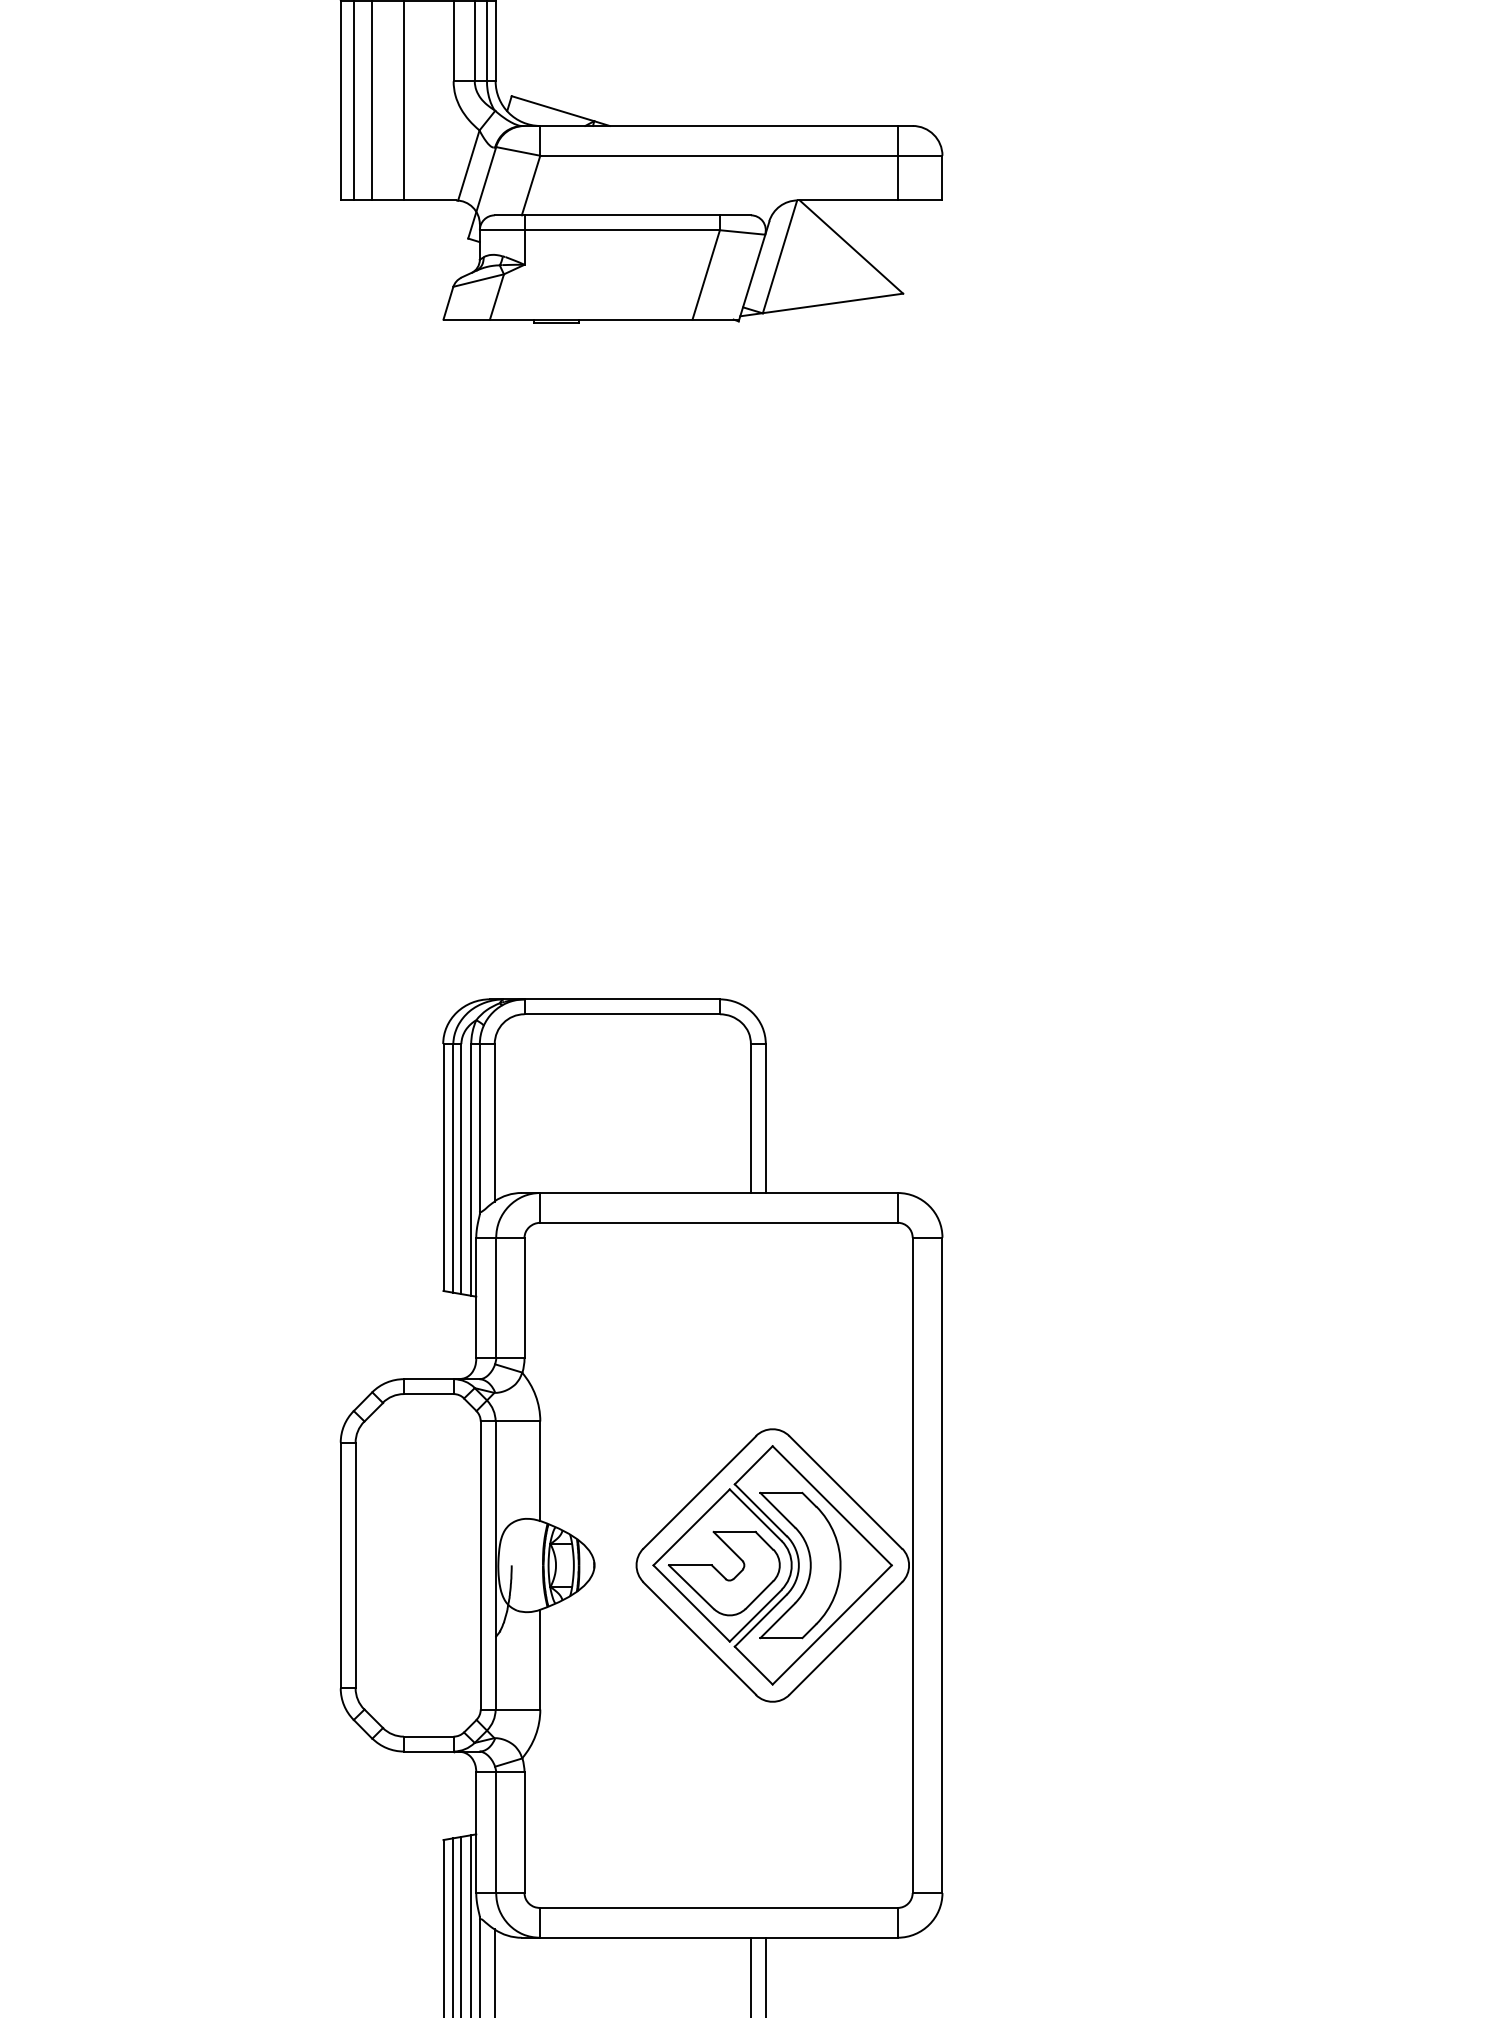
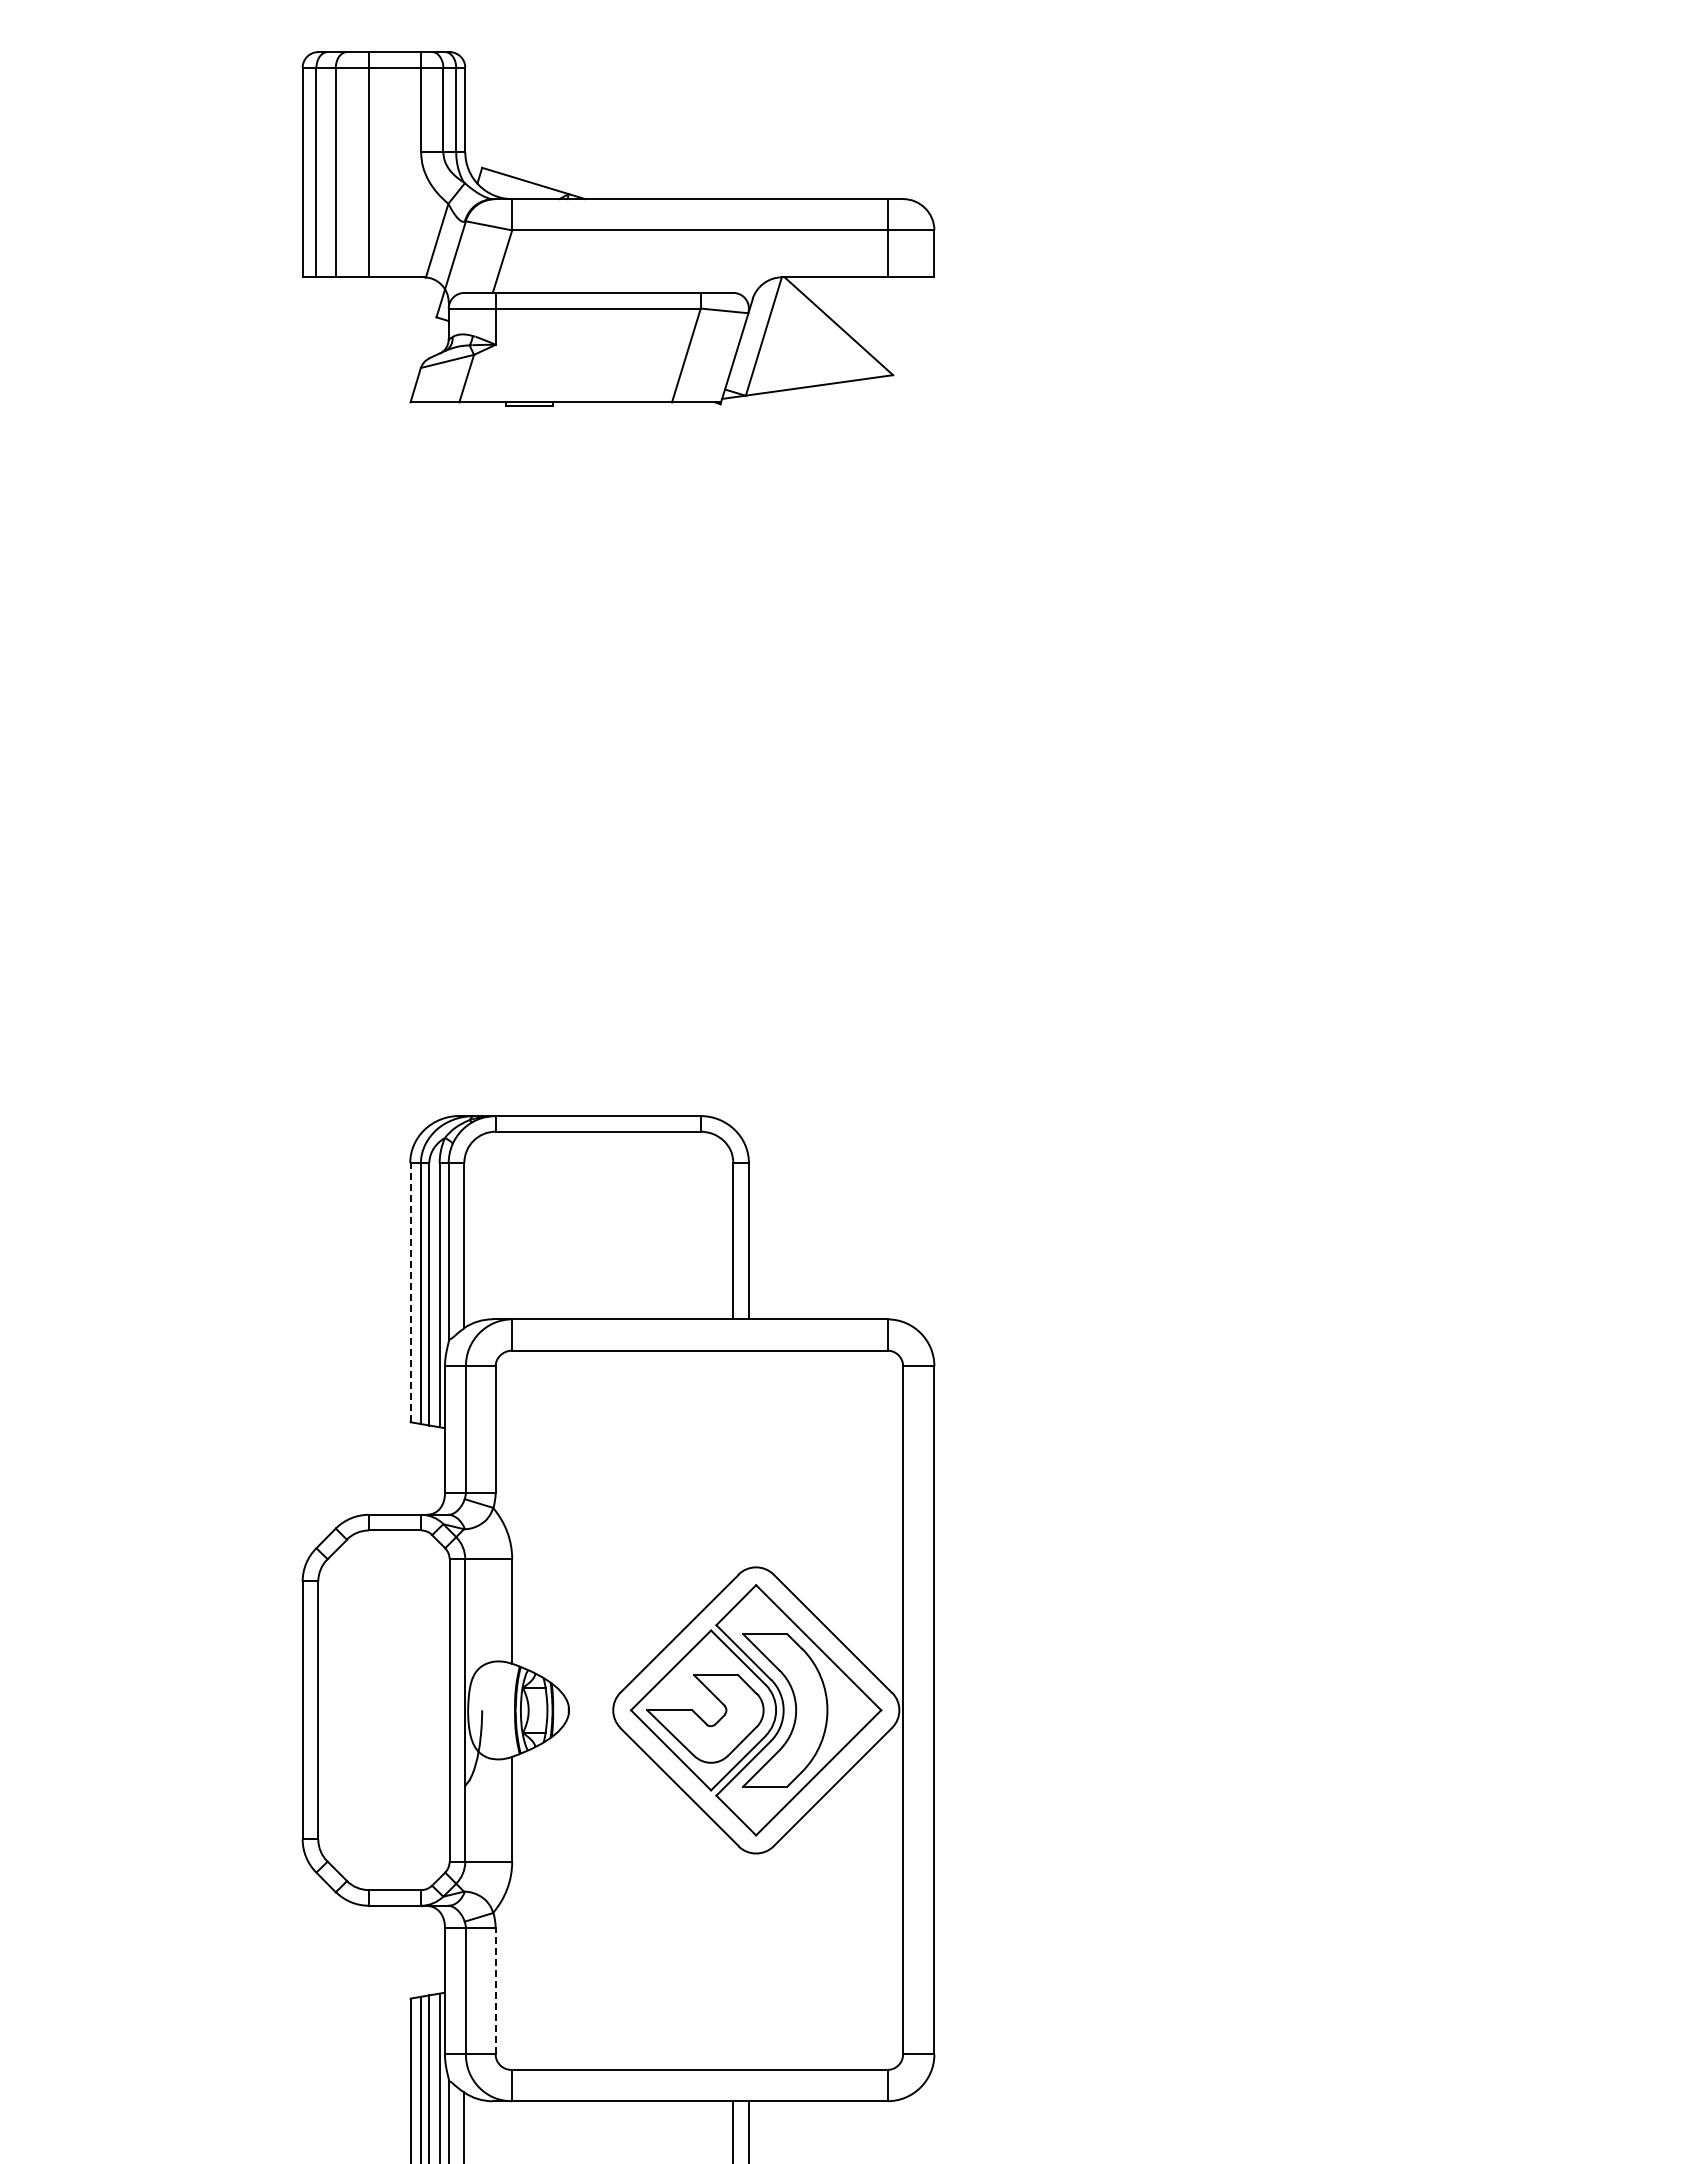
line: (443, 1167) -> (410, 1292), solid -> dashed
line: (524, 1832) -> (495, 1990), solid -> dashed

